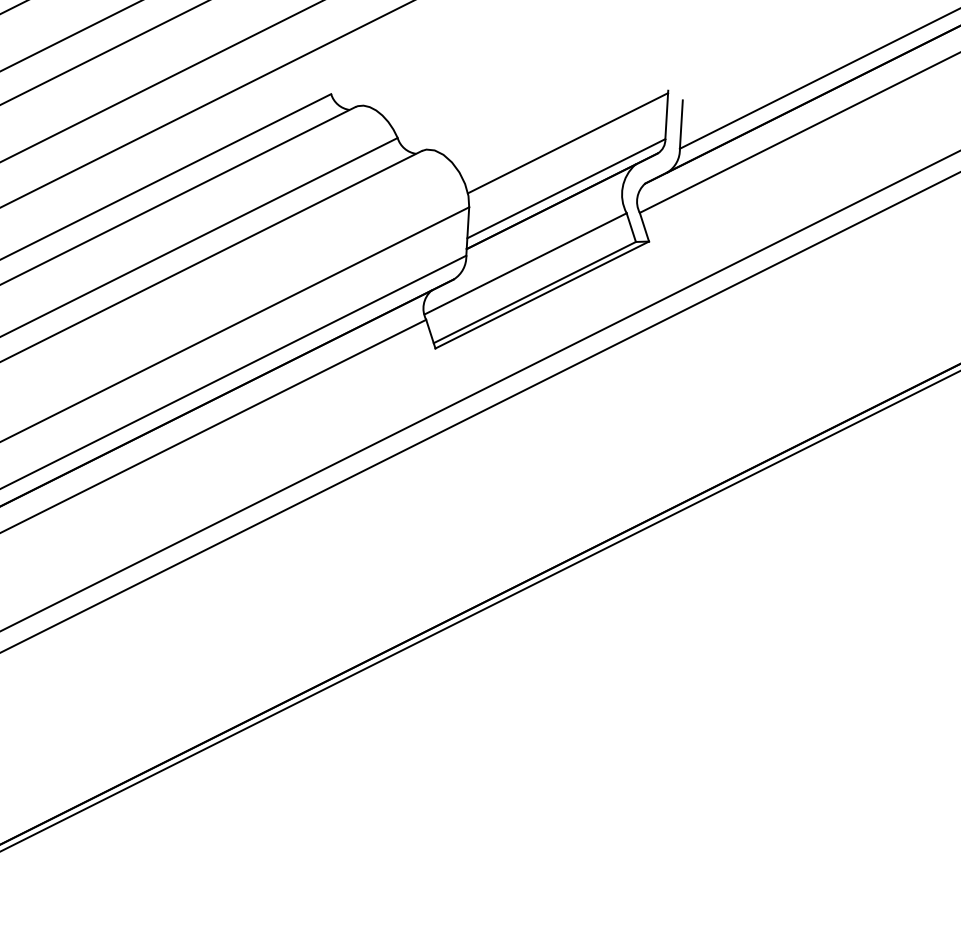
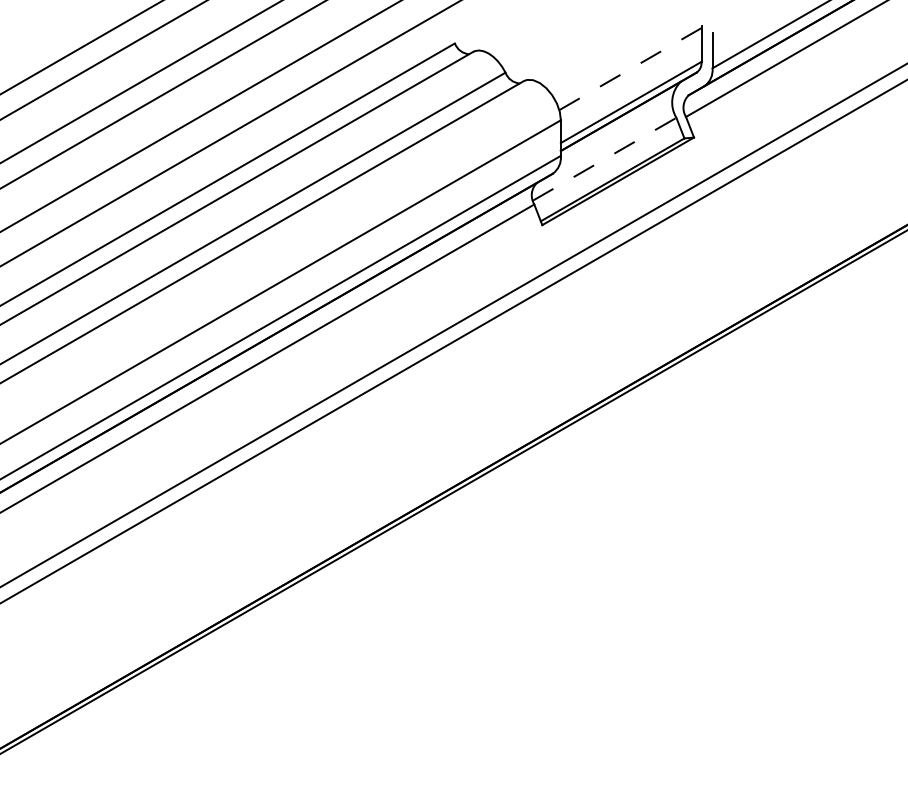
line: (568, 142) -> (630, 68), solid -> dashed
line: (525, 264) -> (604, 159), solid -> dashed

